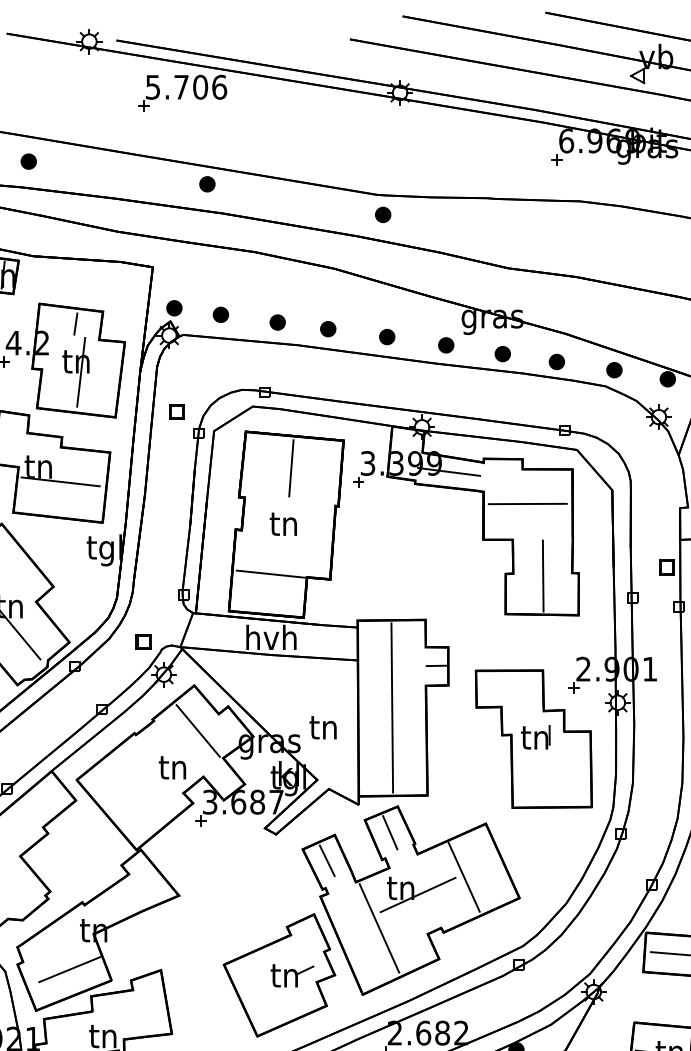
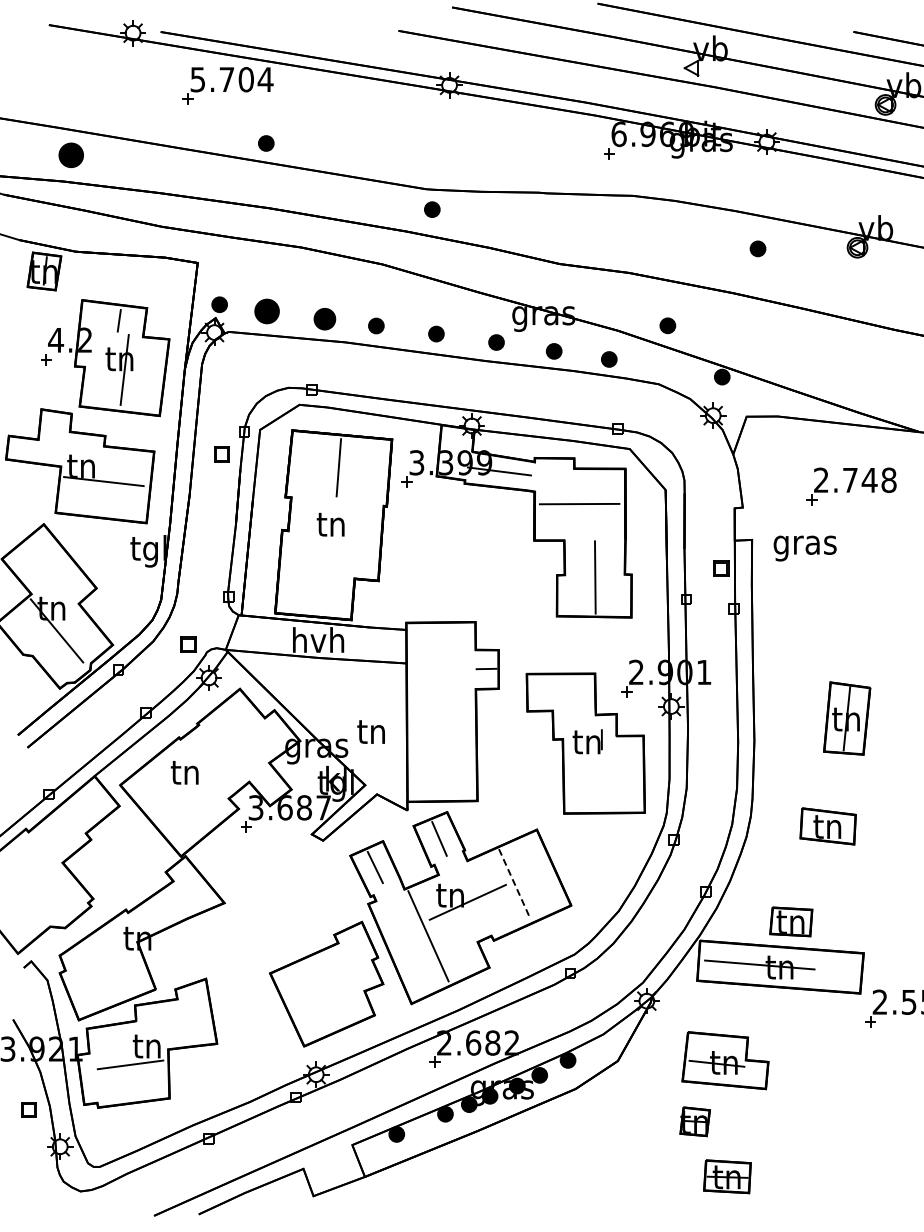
text: (219, 87) -> (265, 79), 5.706 -> 5.704
part: (28, 161) -> (71, 155), size x1.6
part: (207, 184) -> (266, 143), moved
part: (220, 314) -> (266, 311), size x1.6
part: (277, 322) -> (324, 319), size x1.4
part: (614, 369) -> (667, 325), moved
part: (176, 412) -> (221, 454), moved
line: (270, 574) -> (317, 575), removed
line: (392, 707) -> (441, 711), removed
line: (197, 730) -> (243, 734), removed
text: (172, 767) -> (184, 772), moved
line: (463, 877) -> (514, 884), solid -> dashed
line: (70, 969) -> (113, 978), removed
part: (292, 975) -> (339, 984), removed

